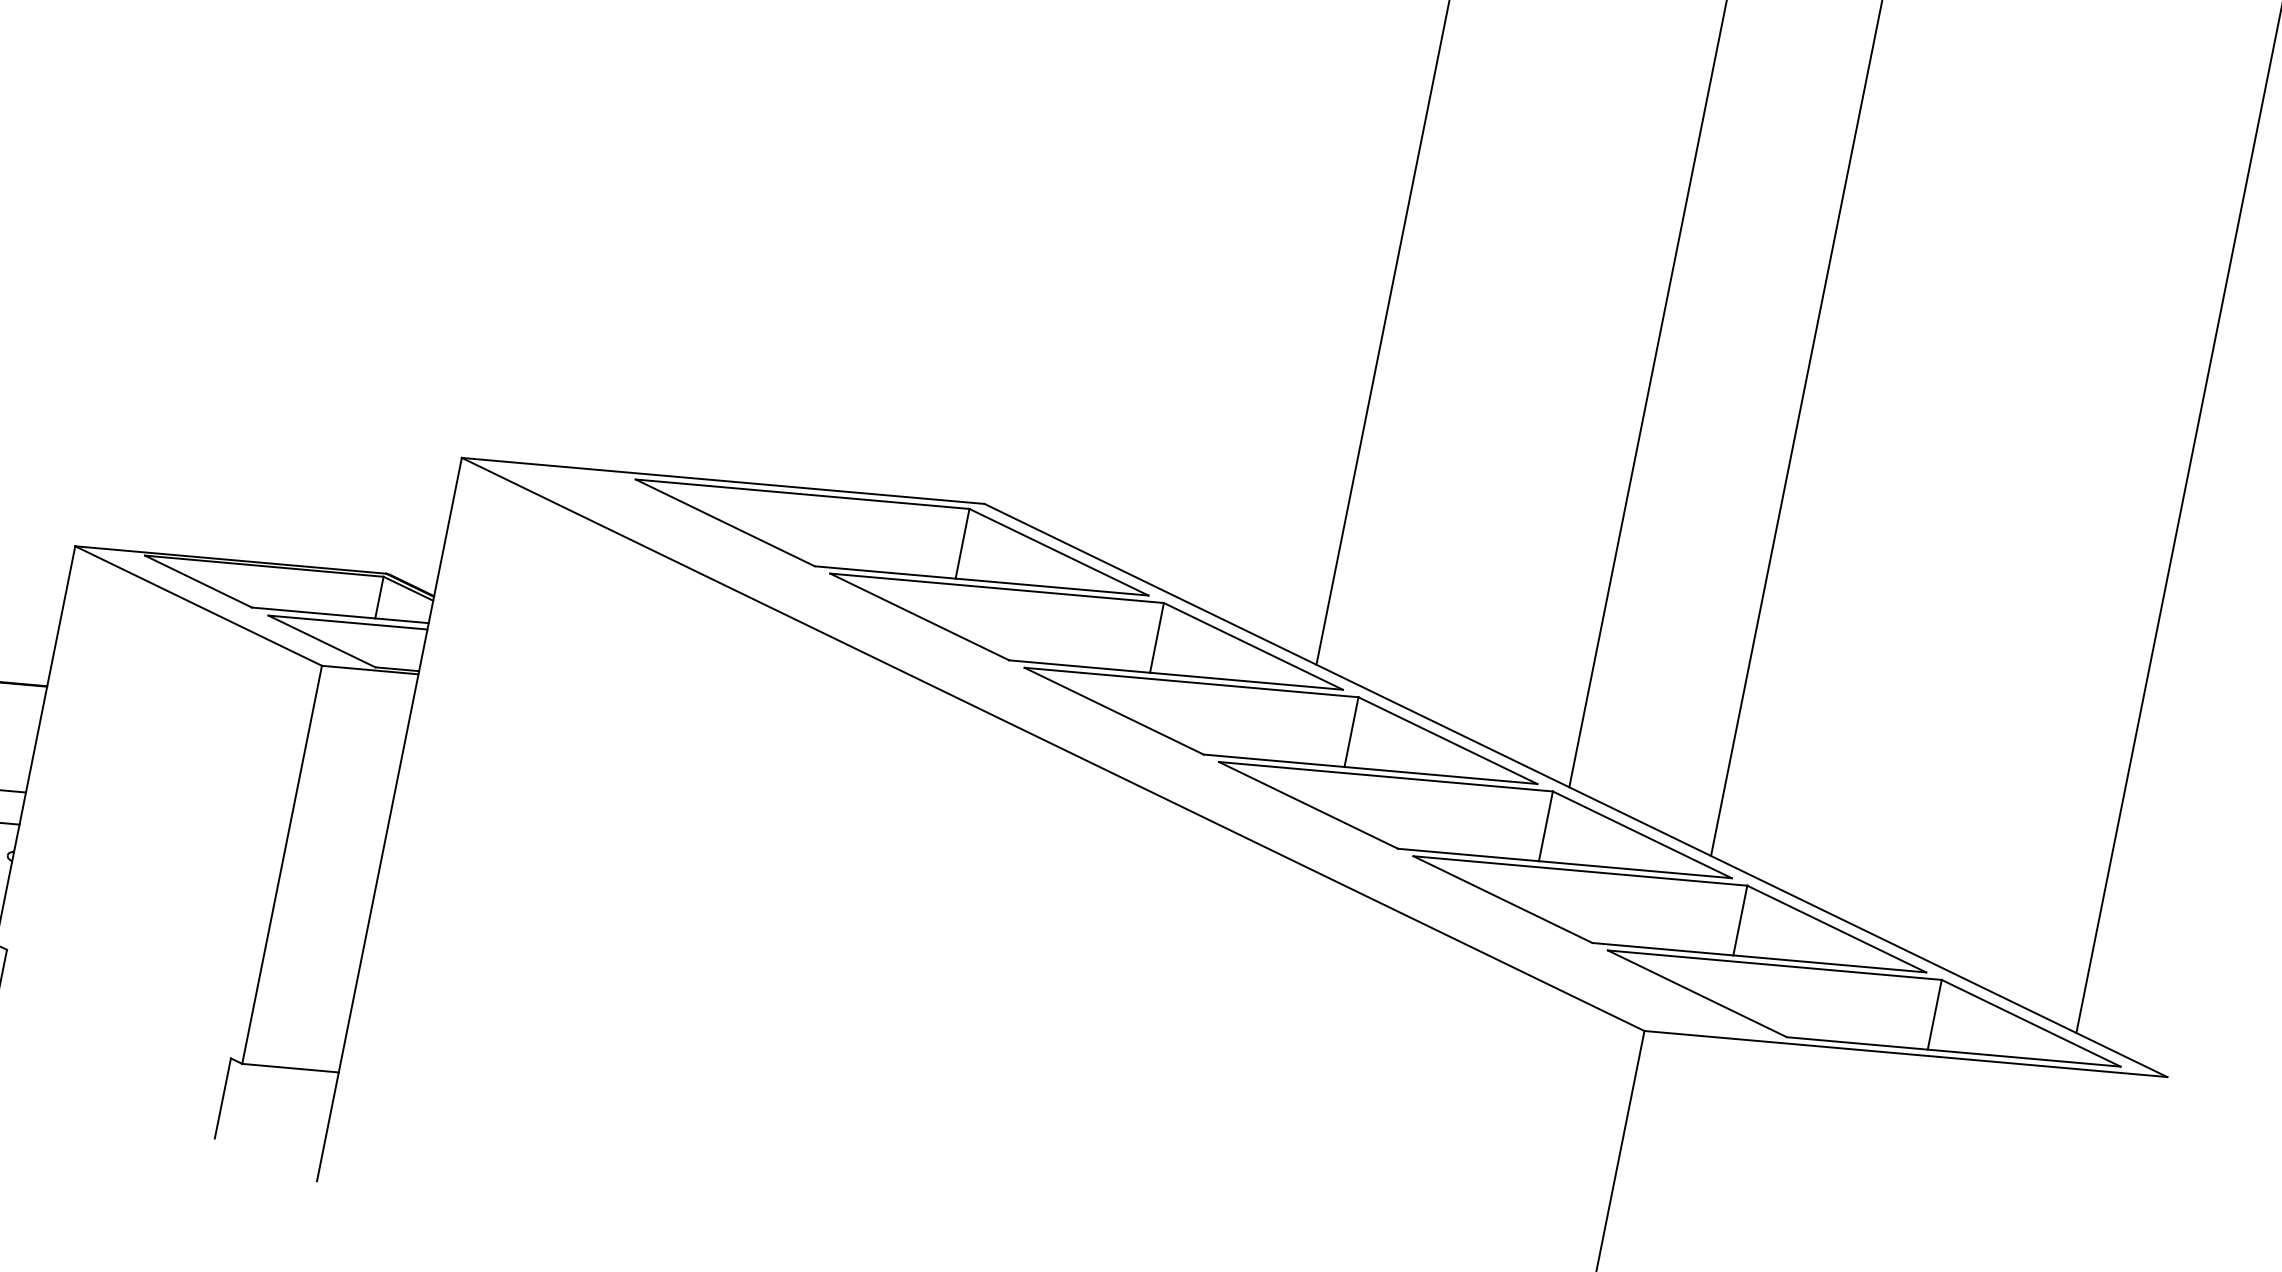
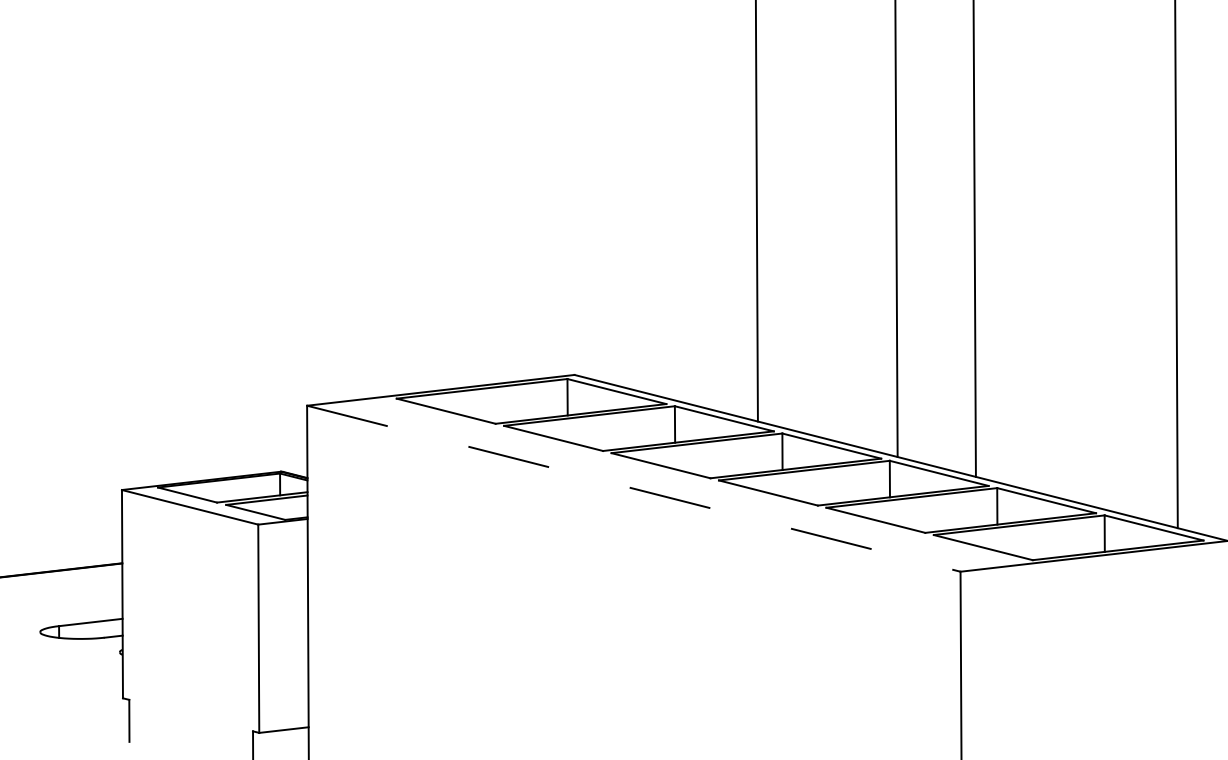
line: (1054, 744) -> (634, 488), solid -> dashed

